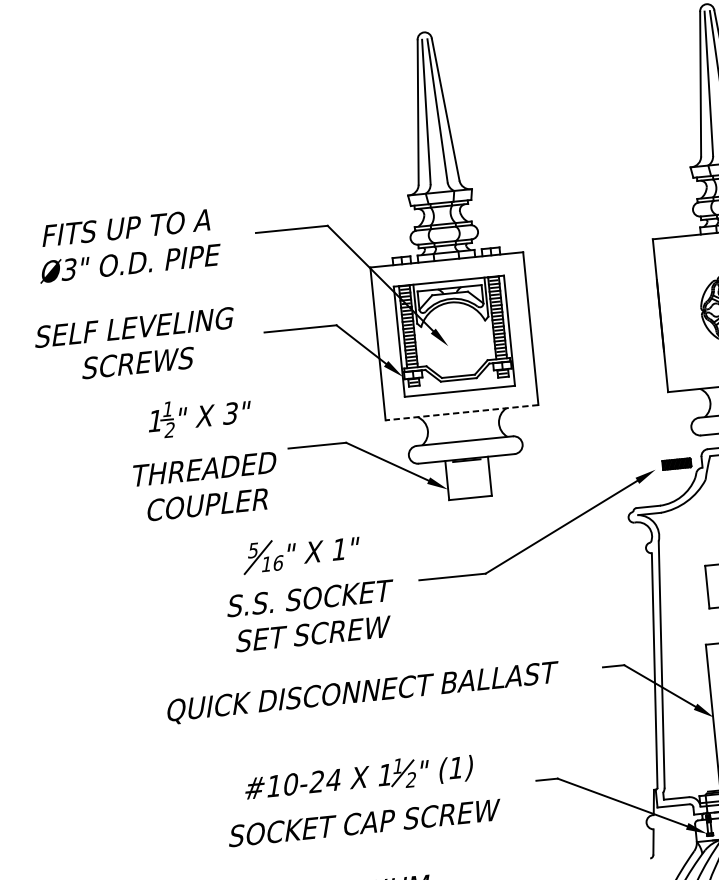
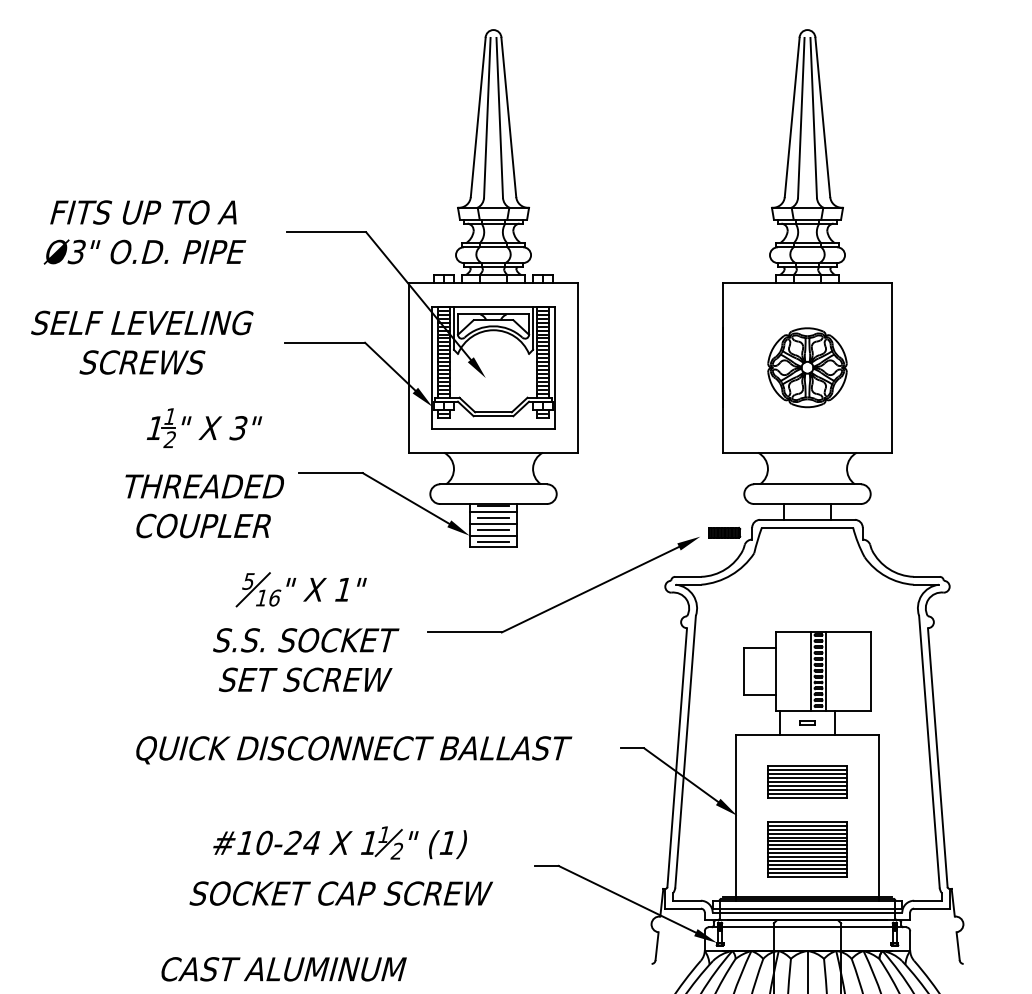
line: (461, 412) -> (493, 452), dashed -> solid
line: (467, 465) -> (493, 511), added
line: (467, 471) -> (493, 517), added
line: (468, 476) -> (493, 523), added
line: (468, 481) -> (493, 529), added
line: (469, 487) -> (493, 535), added
line: (469, 492) -> (493, 541), added

